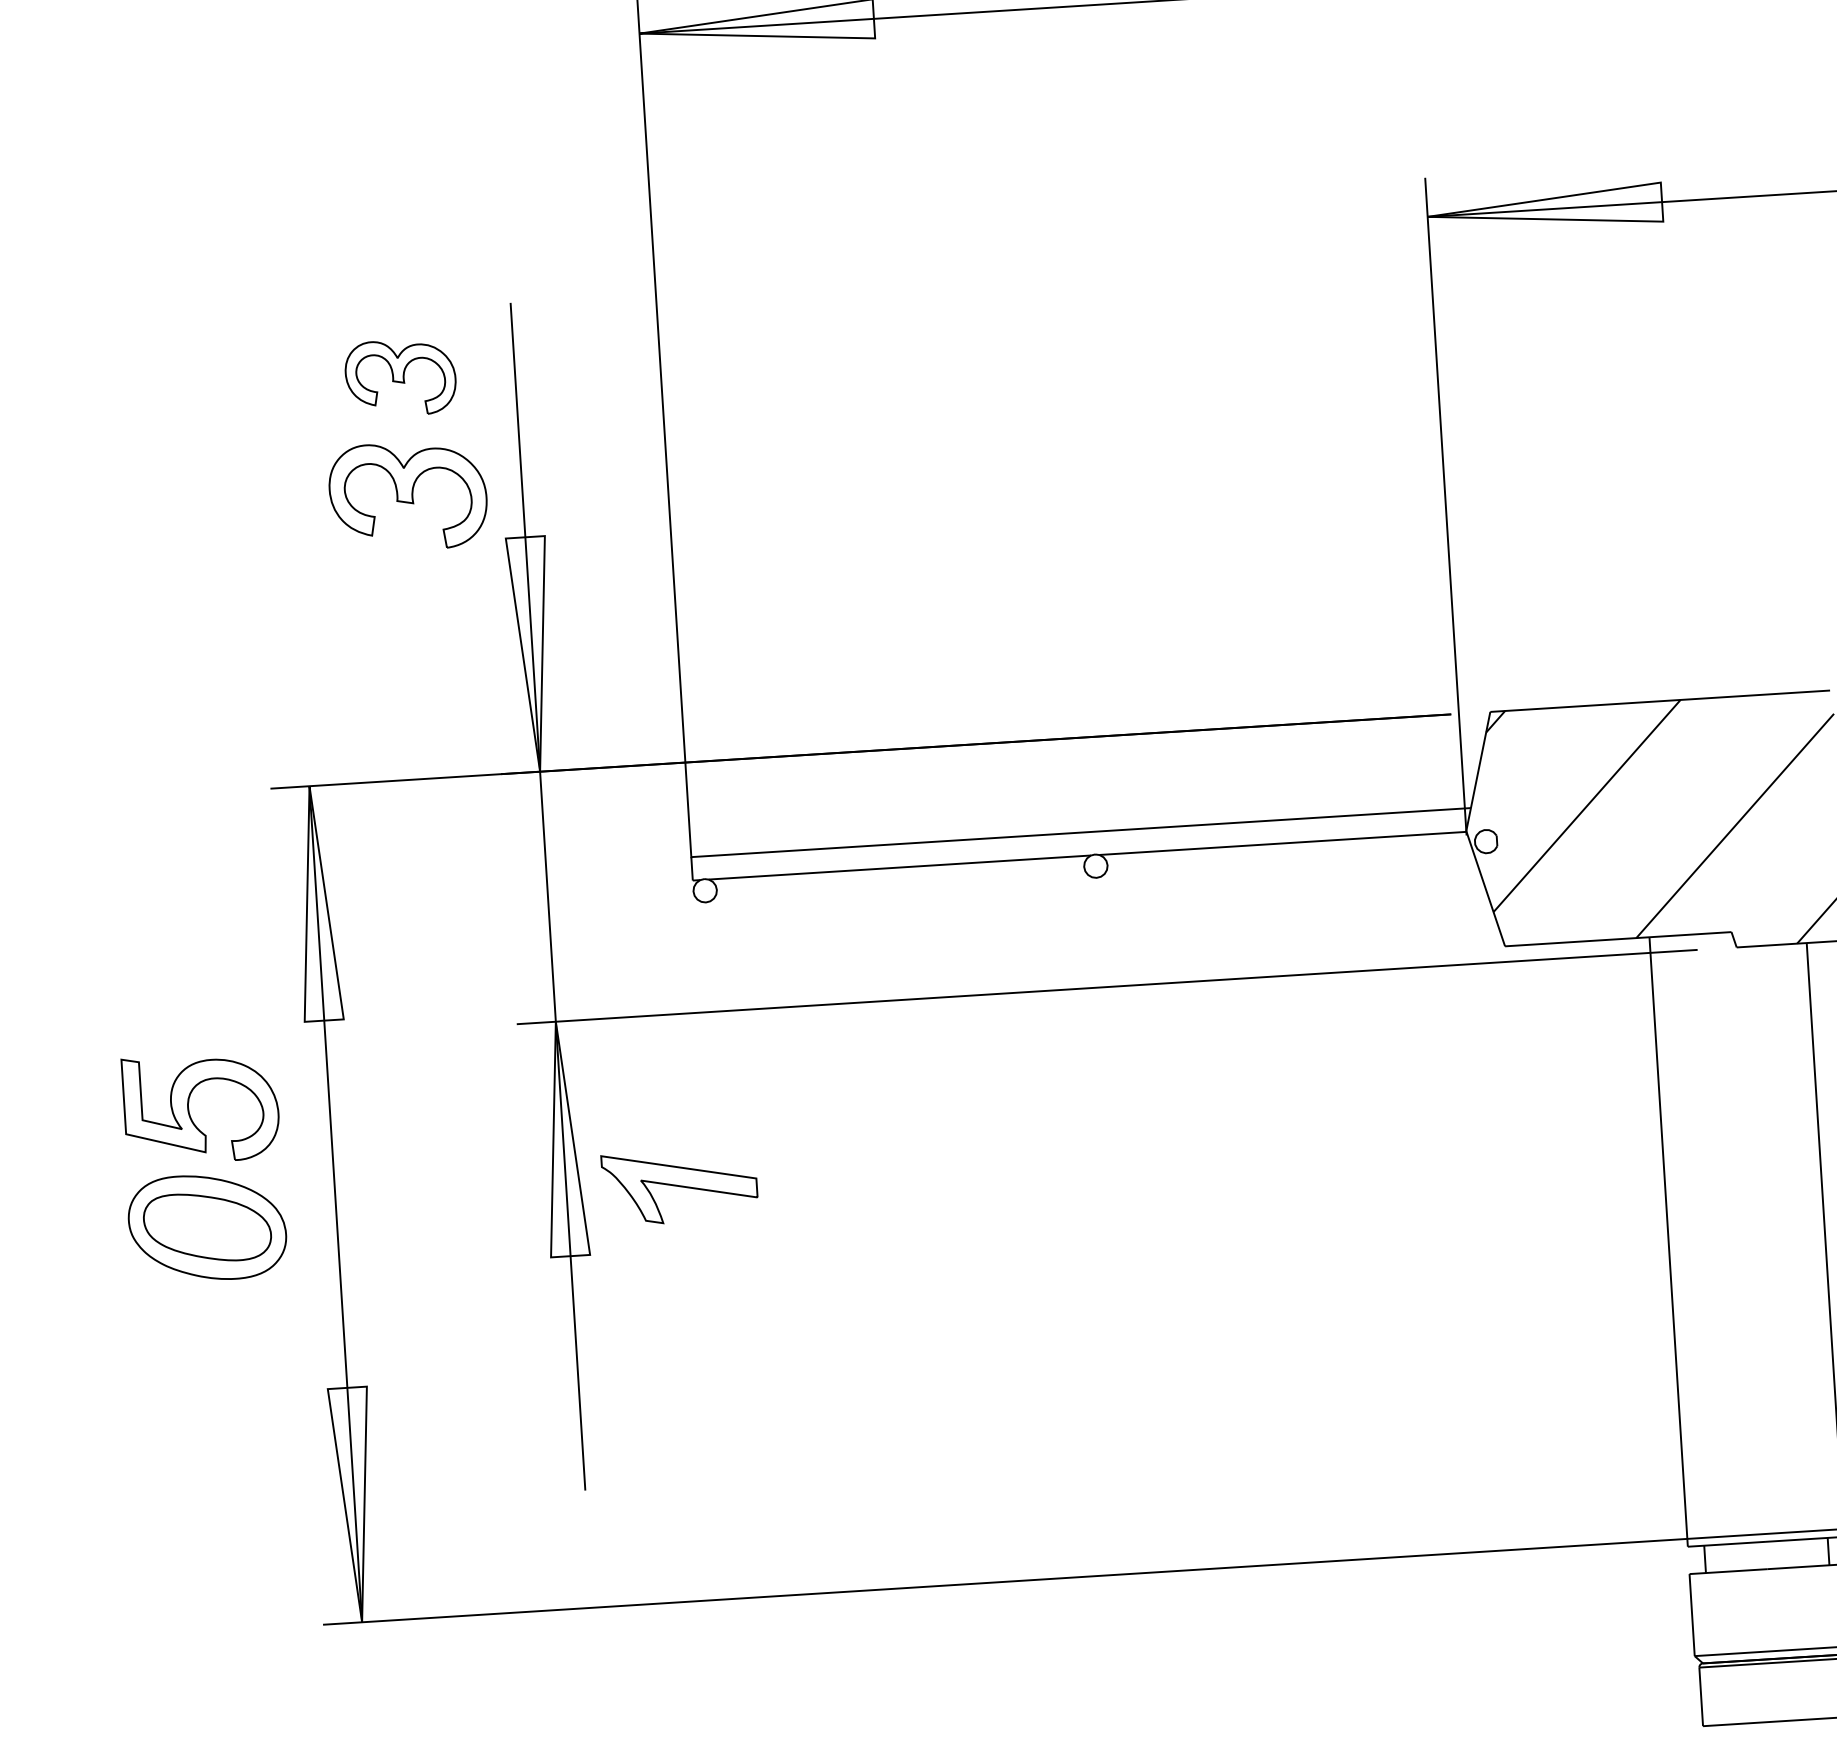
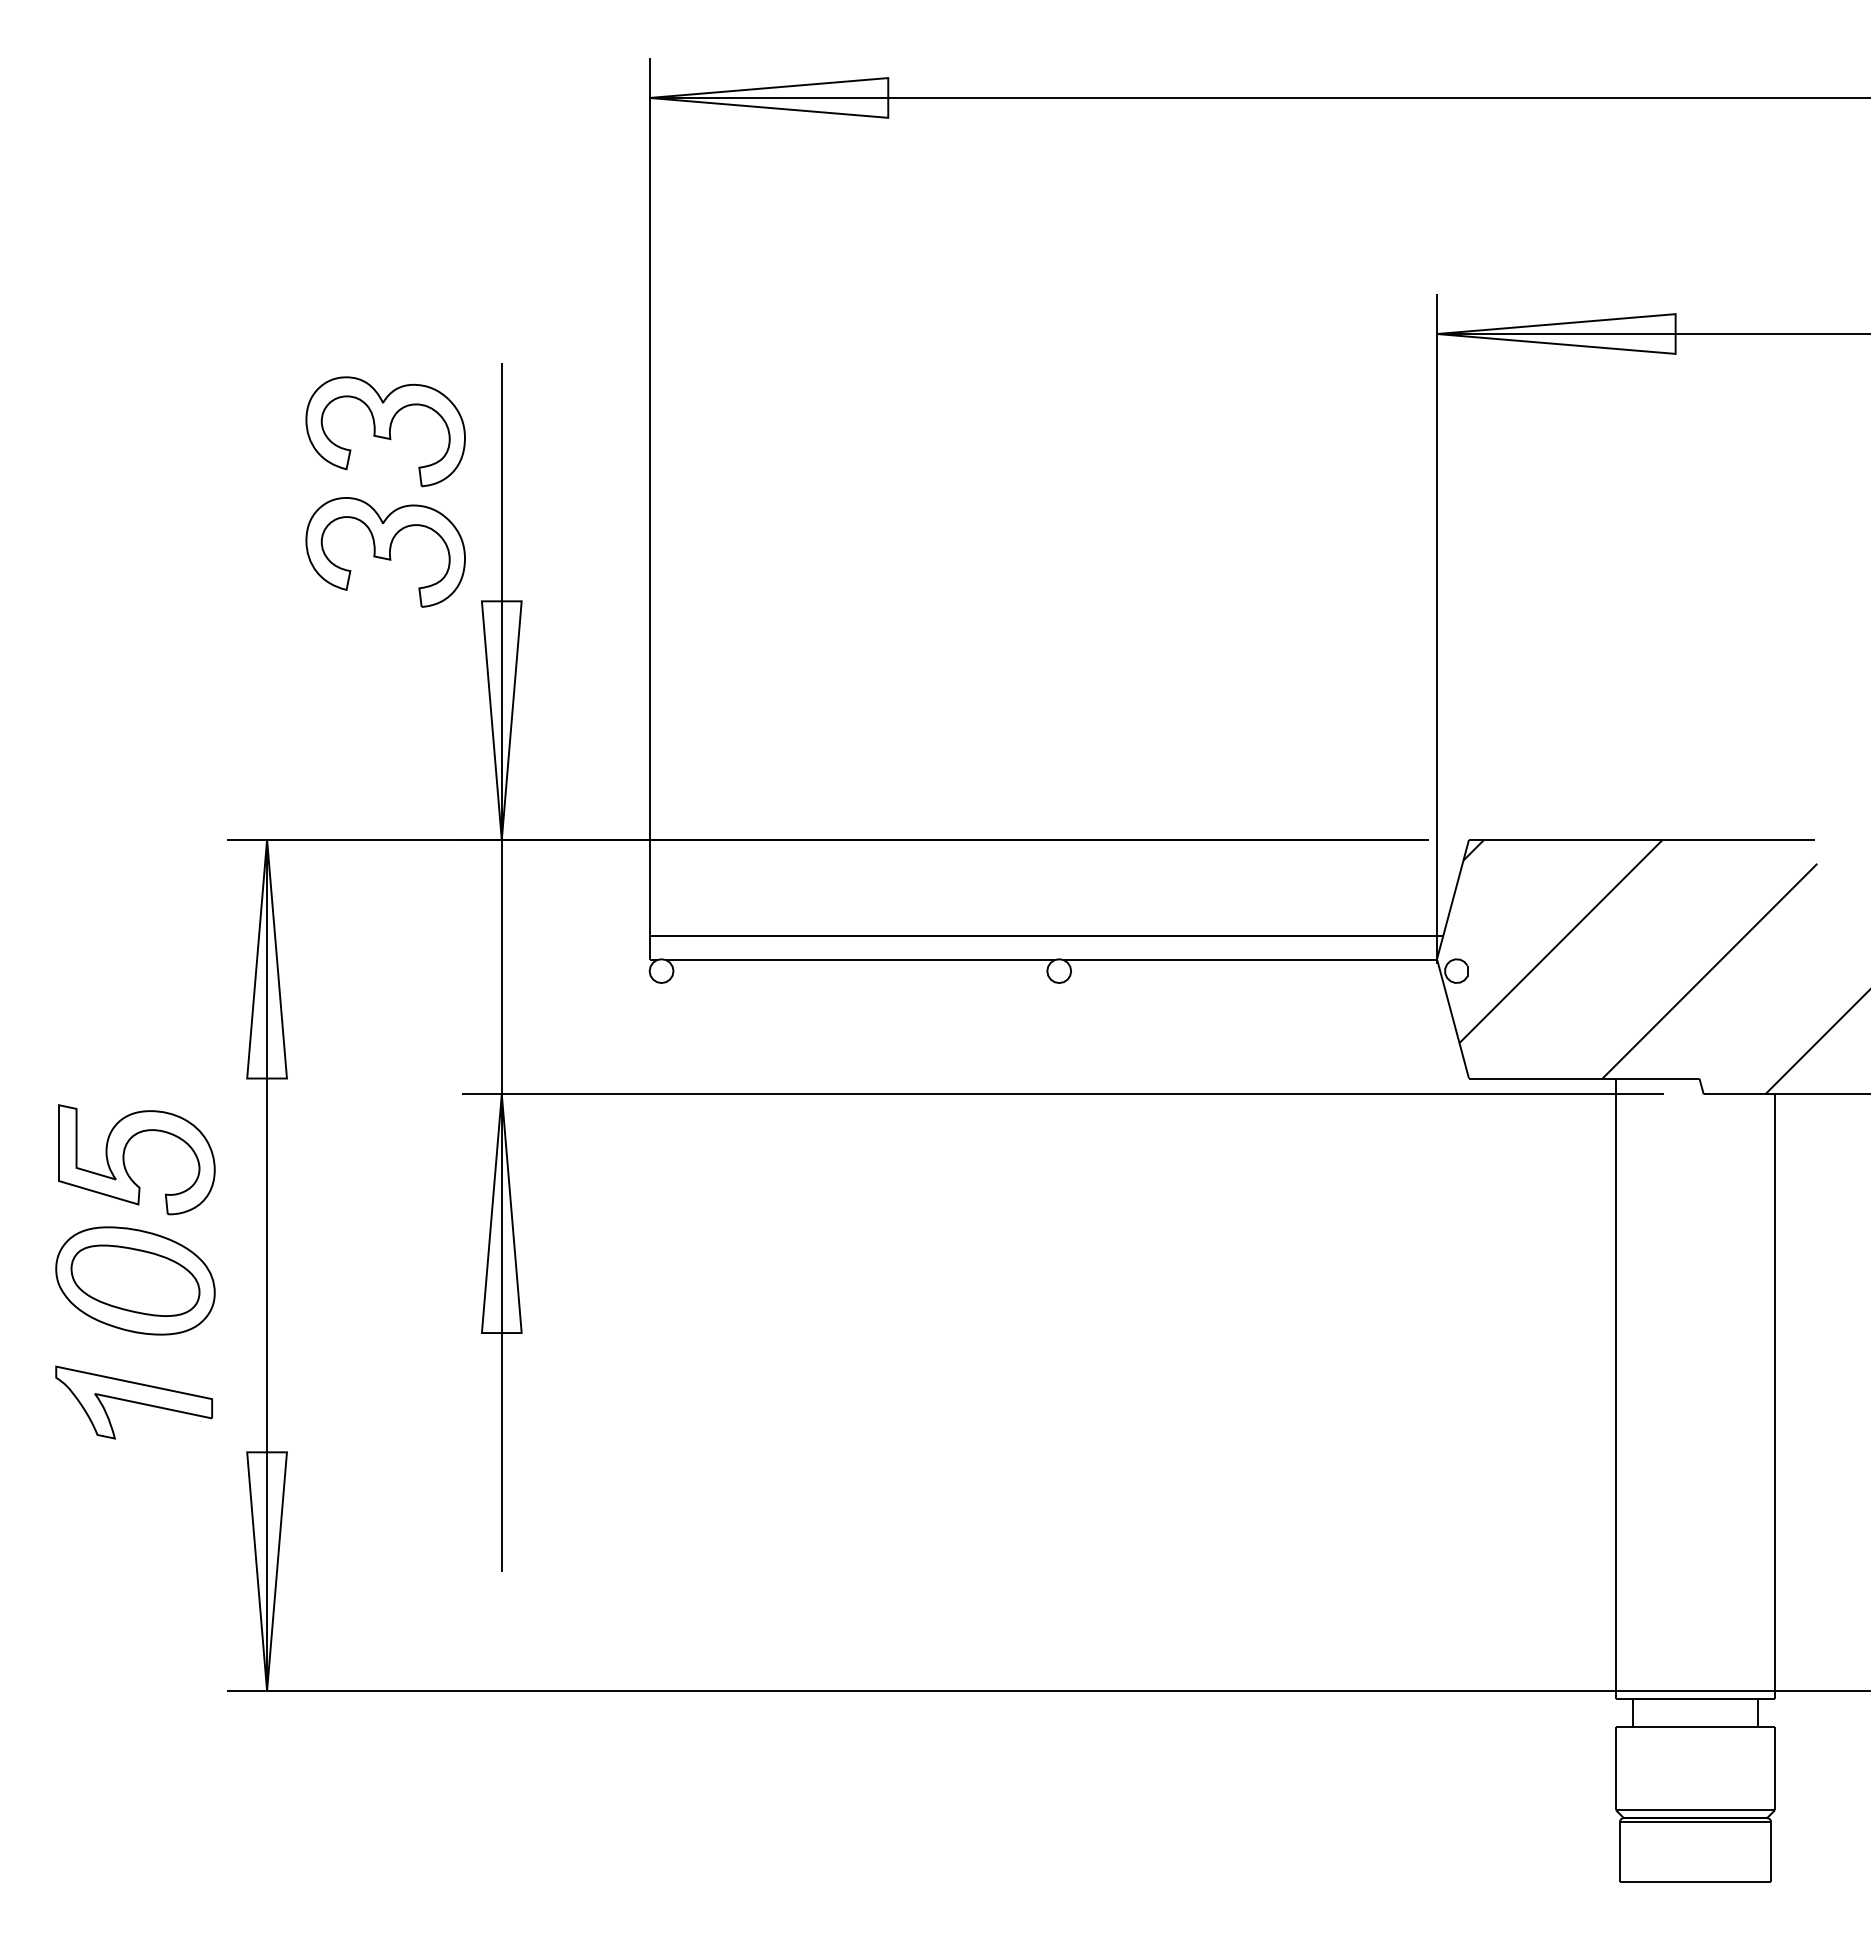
part: (400, 377) -> (385, 431), size x1.43
part: (679, 1186) -> (133, 1402), moved

